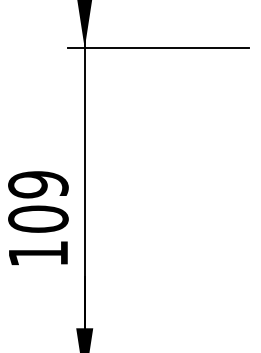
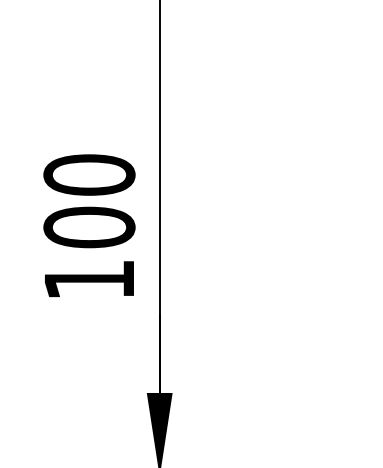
text: (38, 184) -> (89, 174), 109 -> 100

